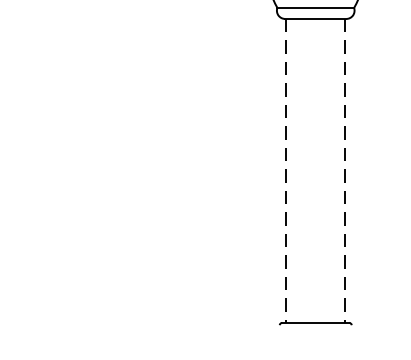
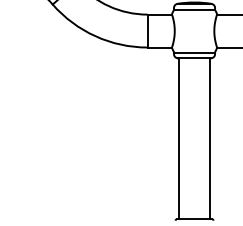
line: (285, 170) -> (178, 138), dashed -> solid
line: (345, 170) -> (210, 138), dashed -> solid

